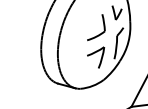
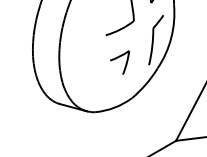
part: (96, 57) -> (120, 62), size x0.7

